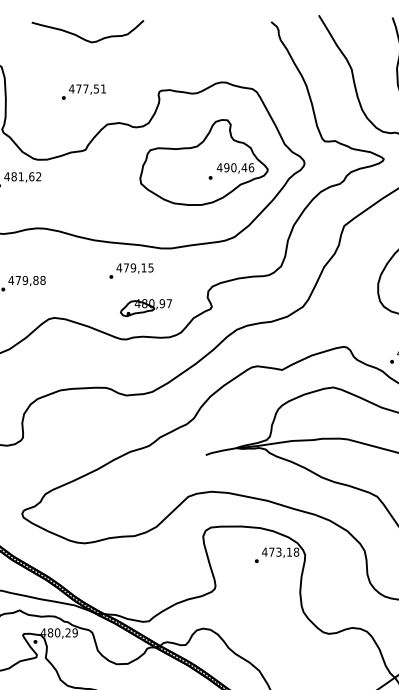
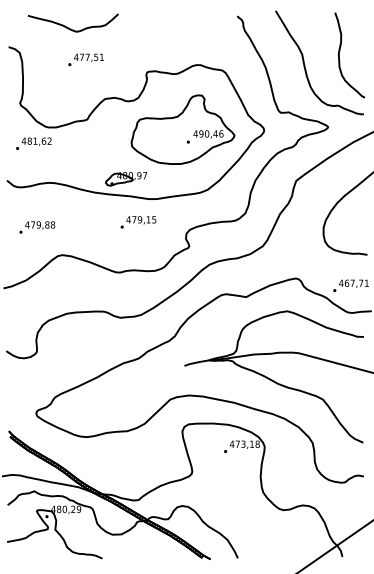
curve: (84, 38) -> (70, 28), moved
text: (83, 91) -> (85, 59), moved
text: (131, 271) -> (138, 222), moved
part: (146, 308) -> (126, 179), moved

